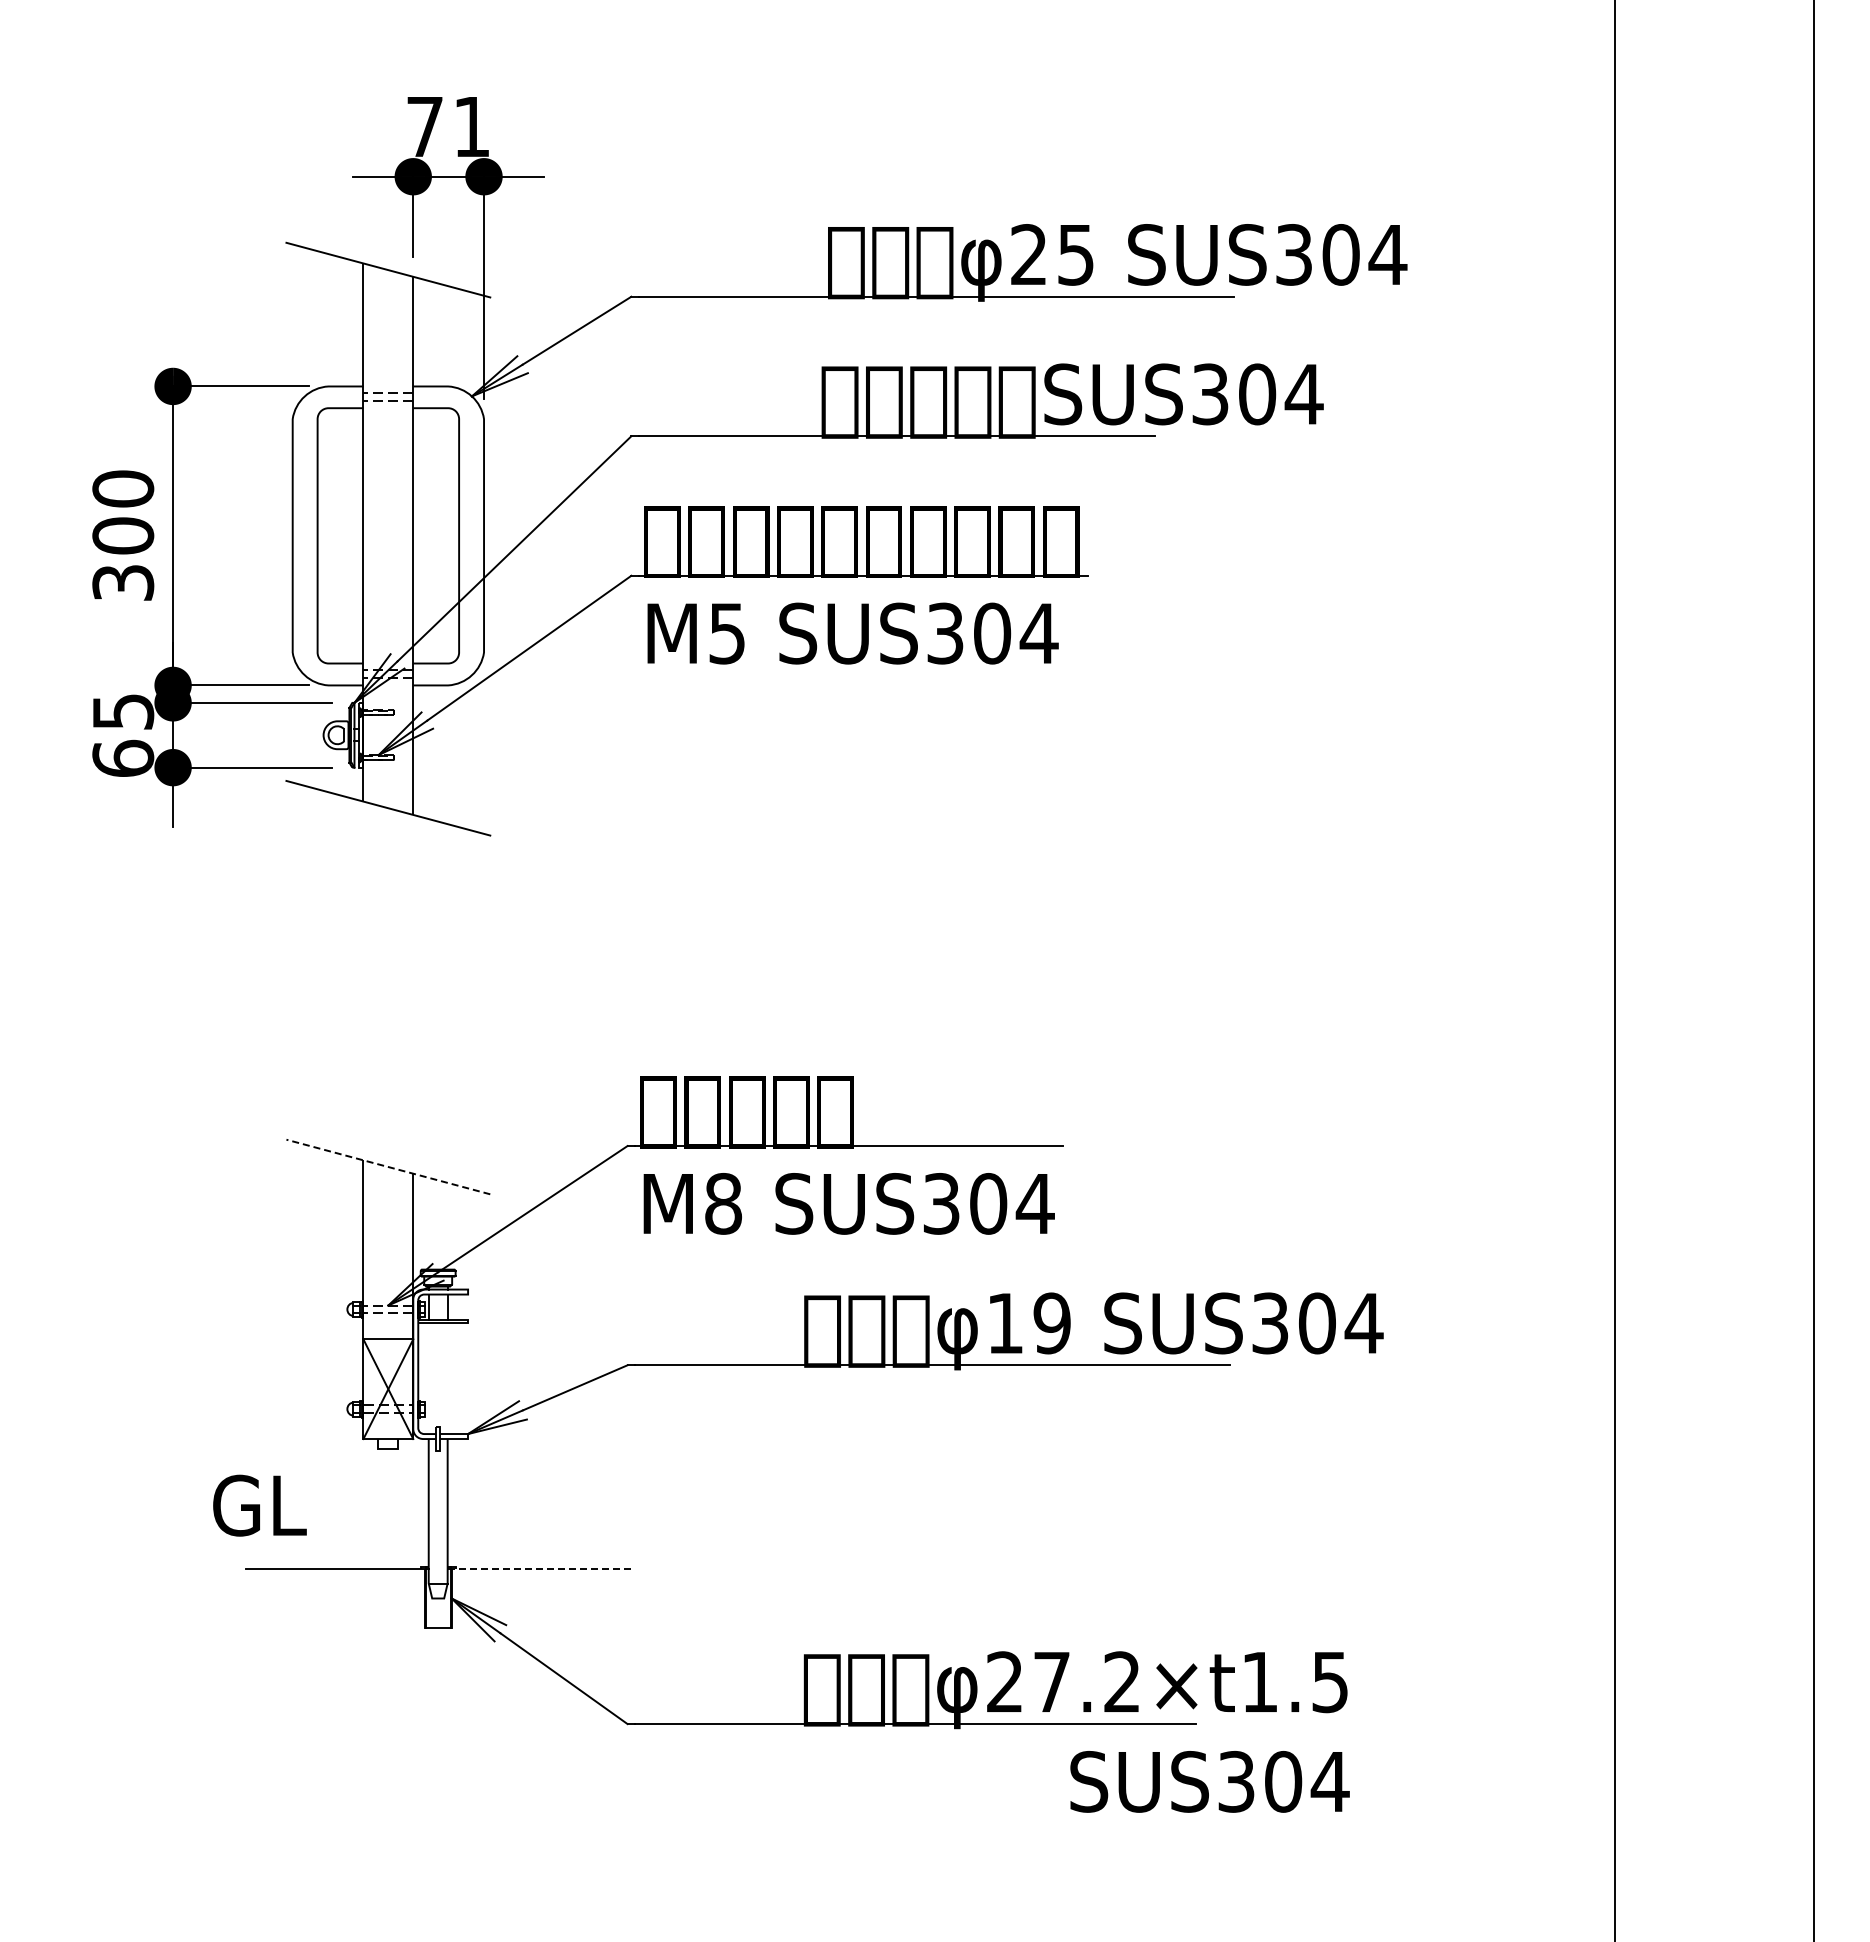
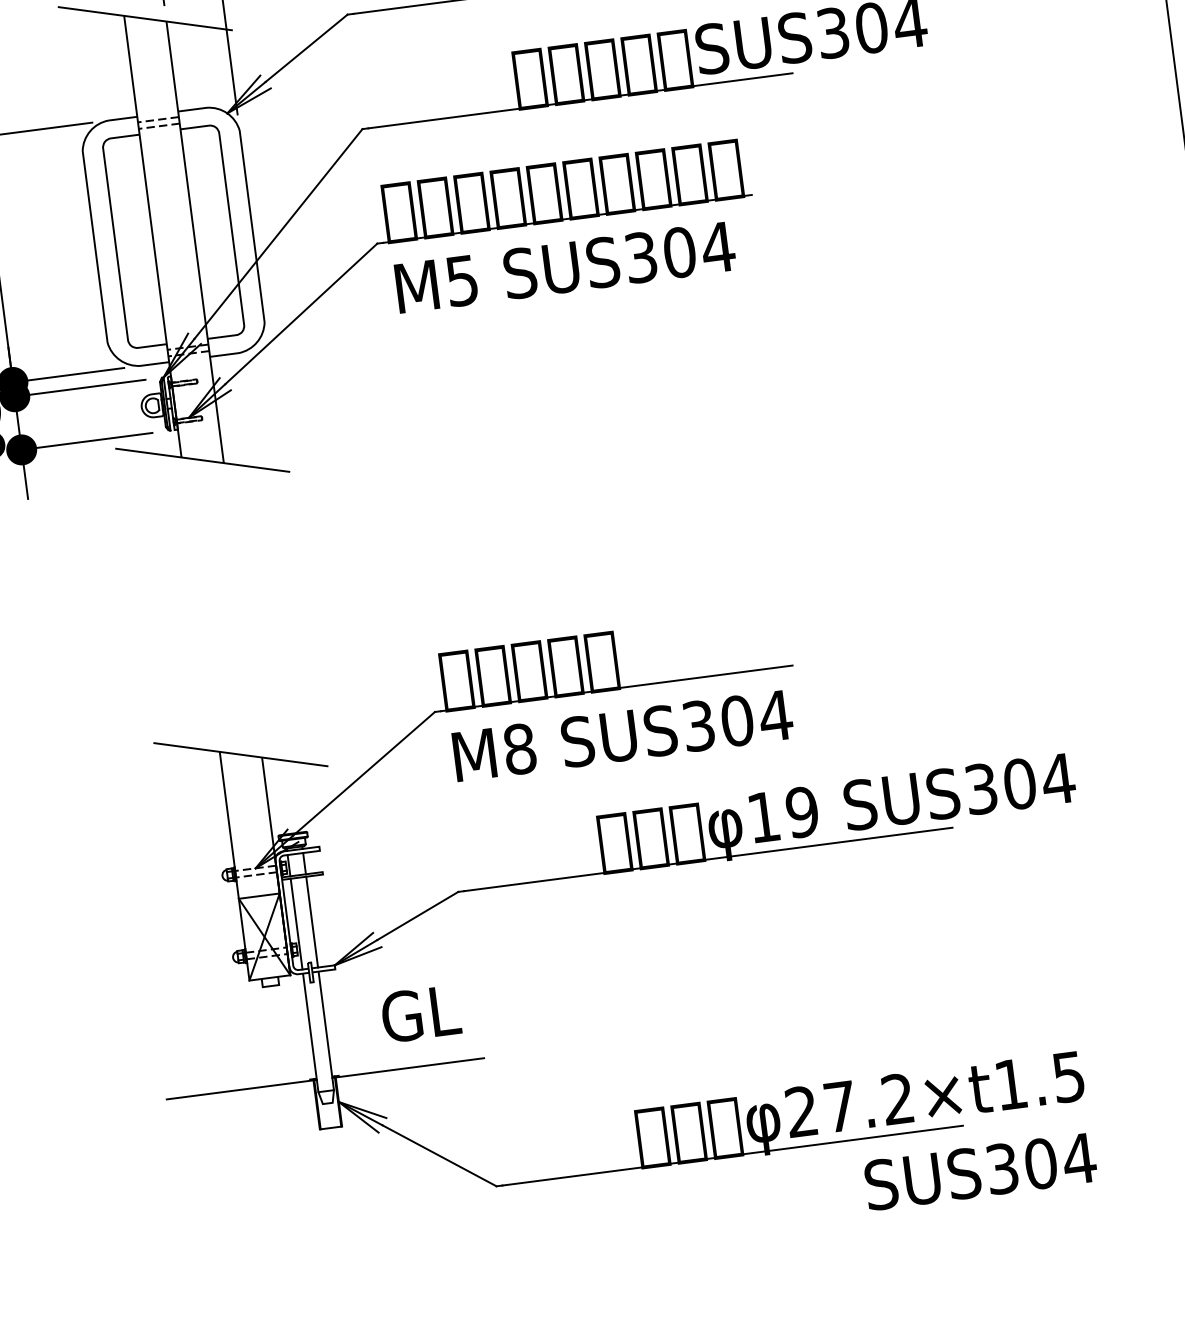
line: (388, 1167) -> (241, 755), dashed -> solid
line: (428, 1378) -> (296, 923), added
line: (447, 1378) -> (311, 921), added
text: (259, 1505) -> (420, 1013), moved
line: (540, 1568) -> (408, 1067), dashed -> solid

